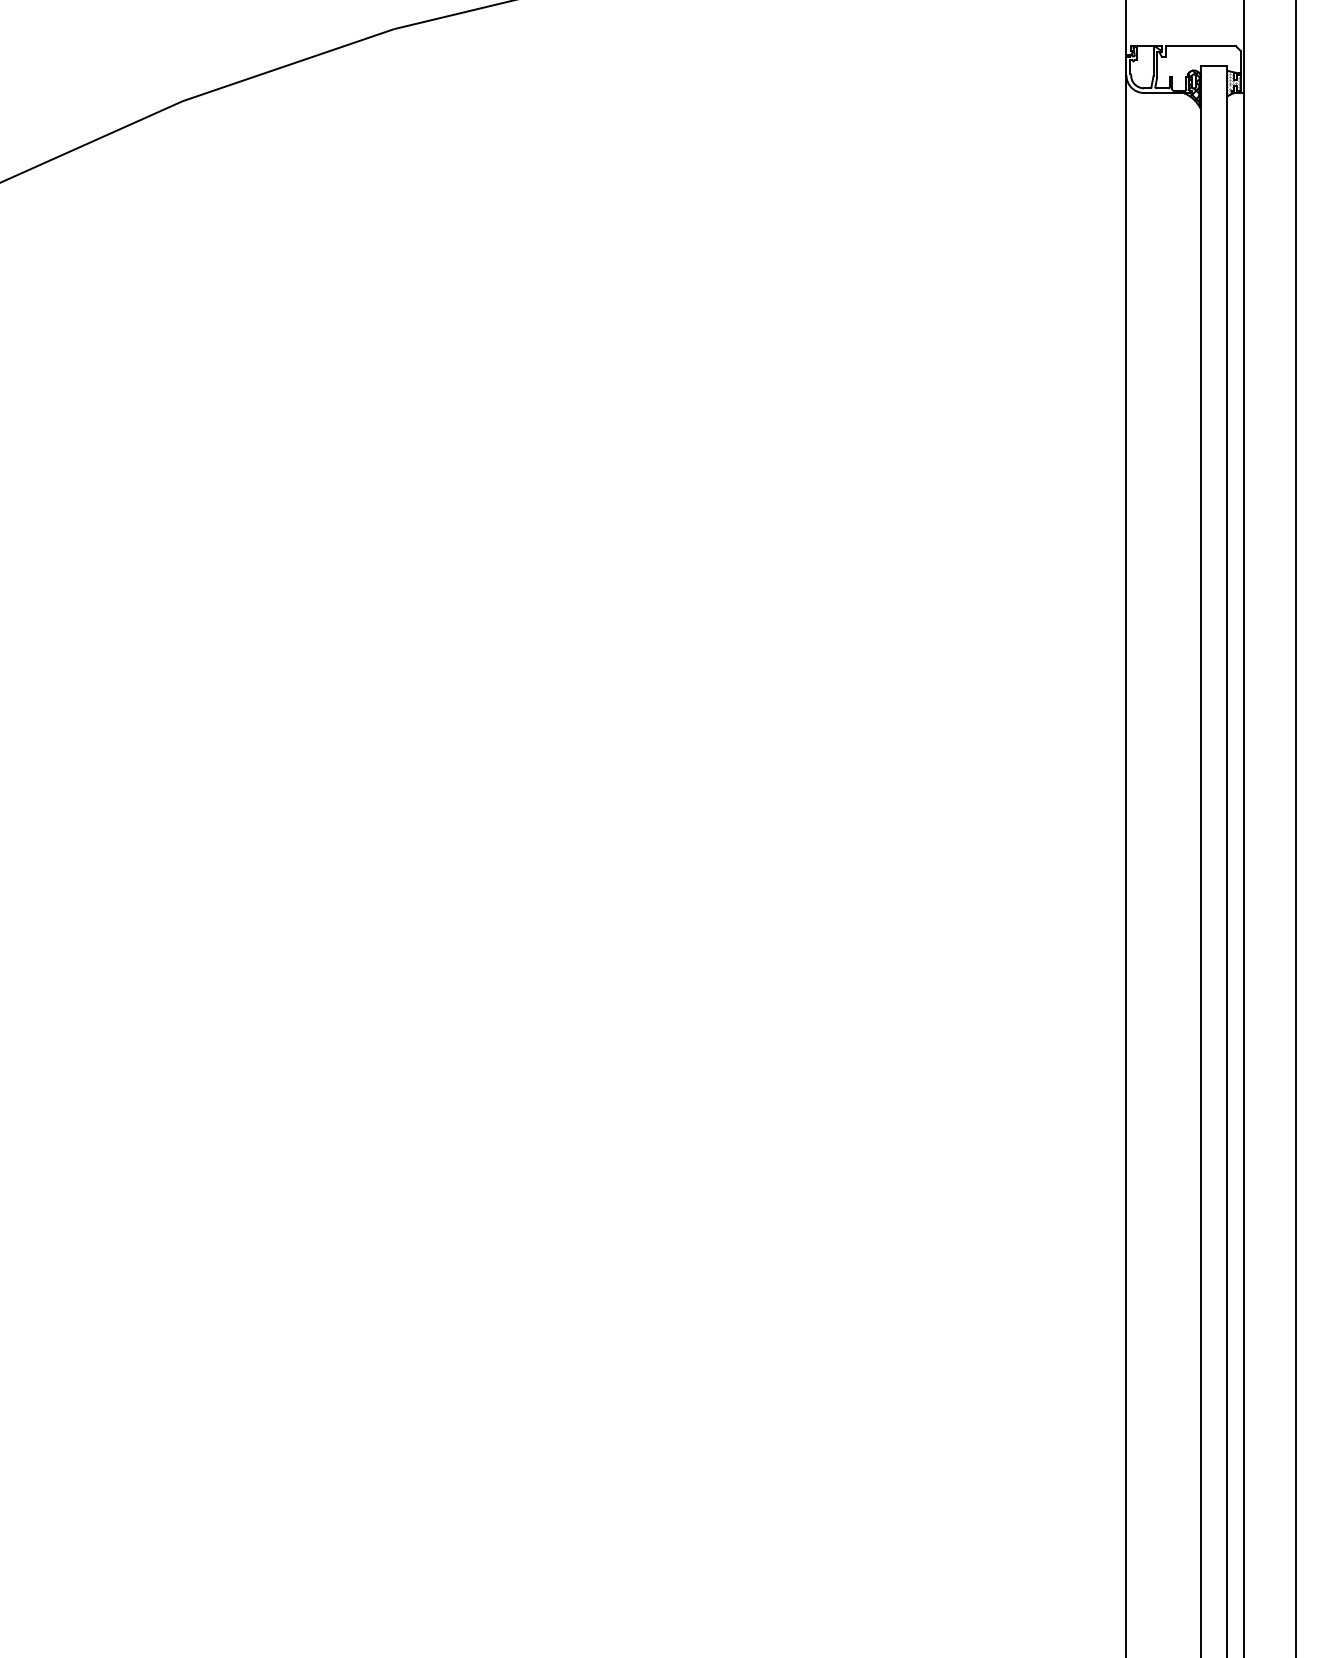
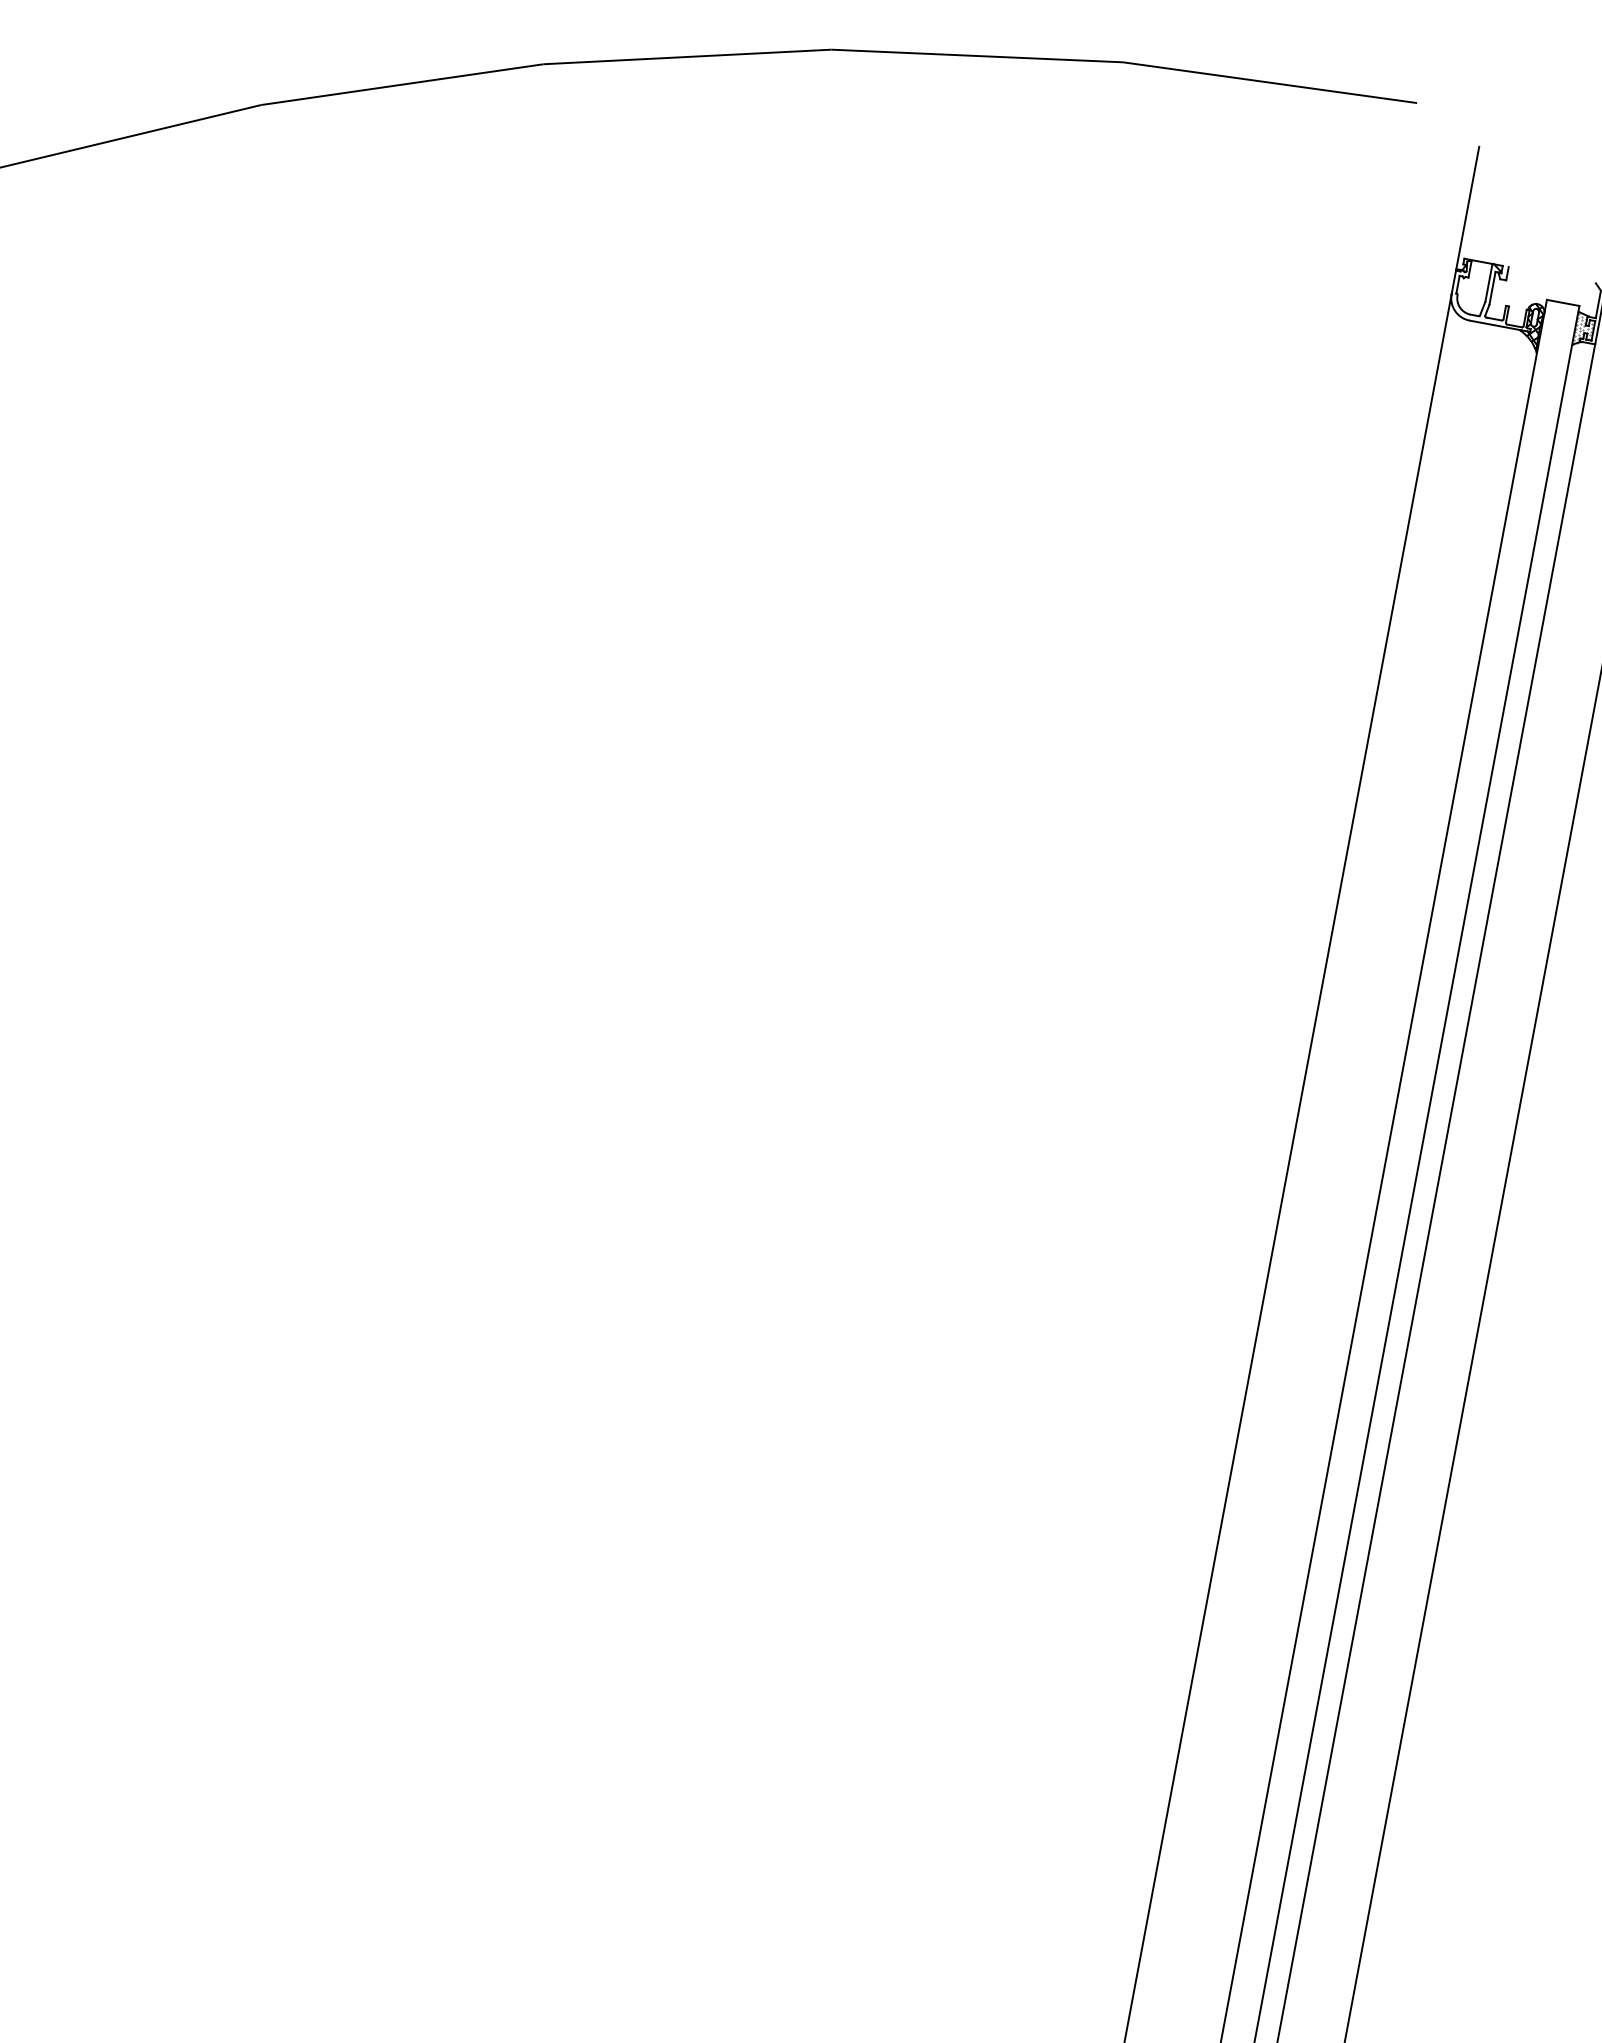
line: (1200, 46) -> (1551, 275), removed

